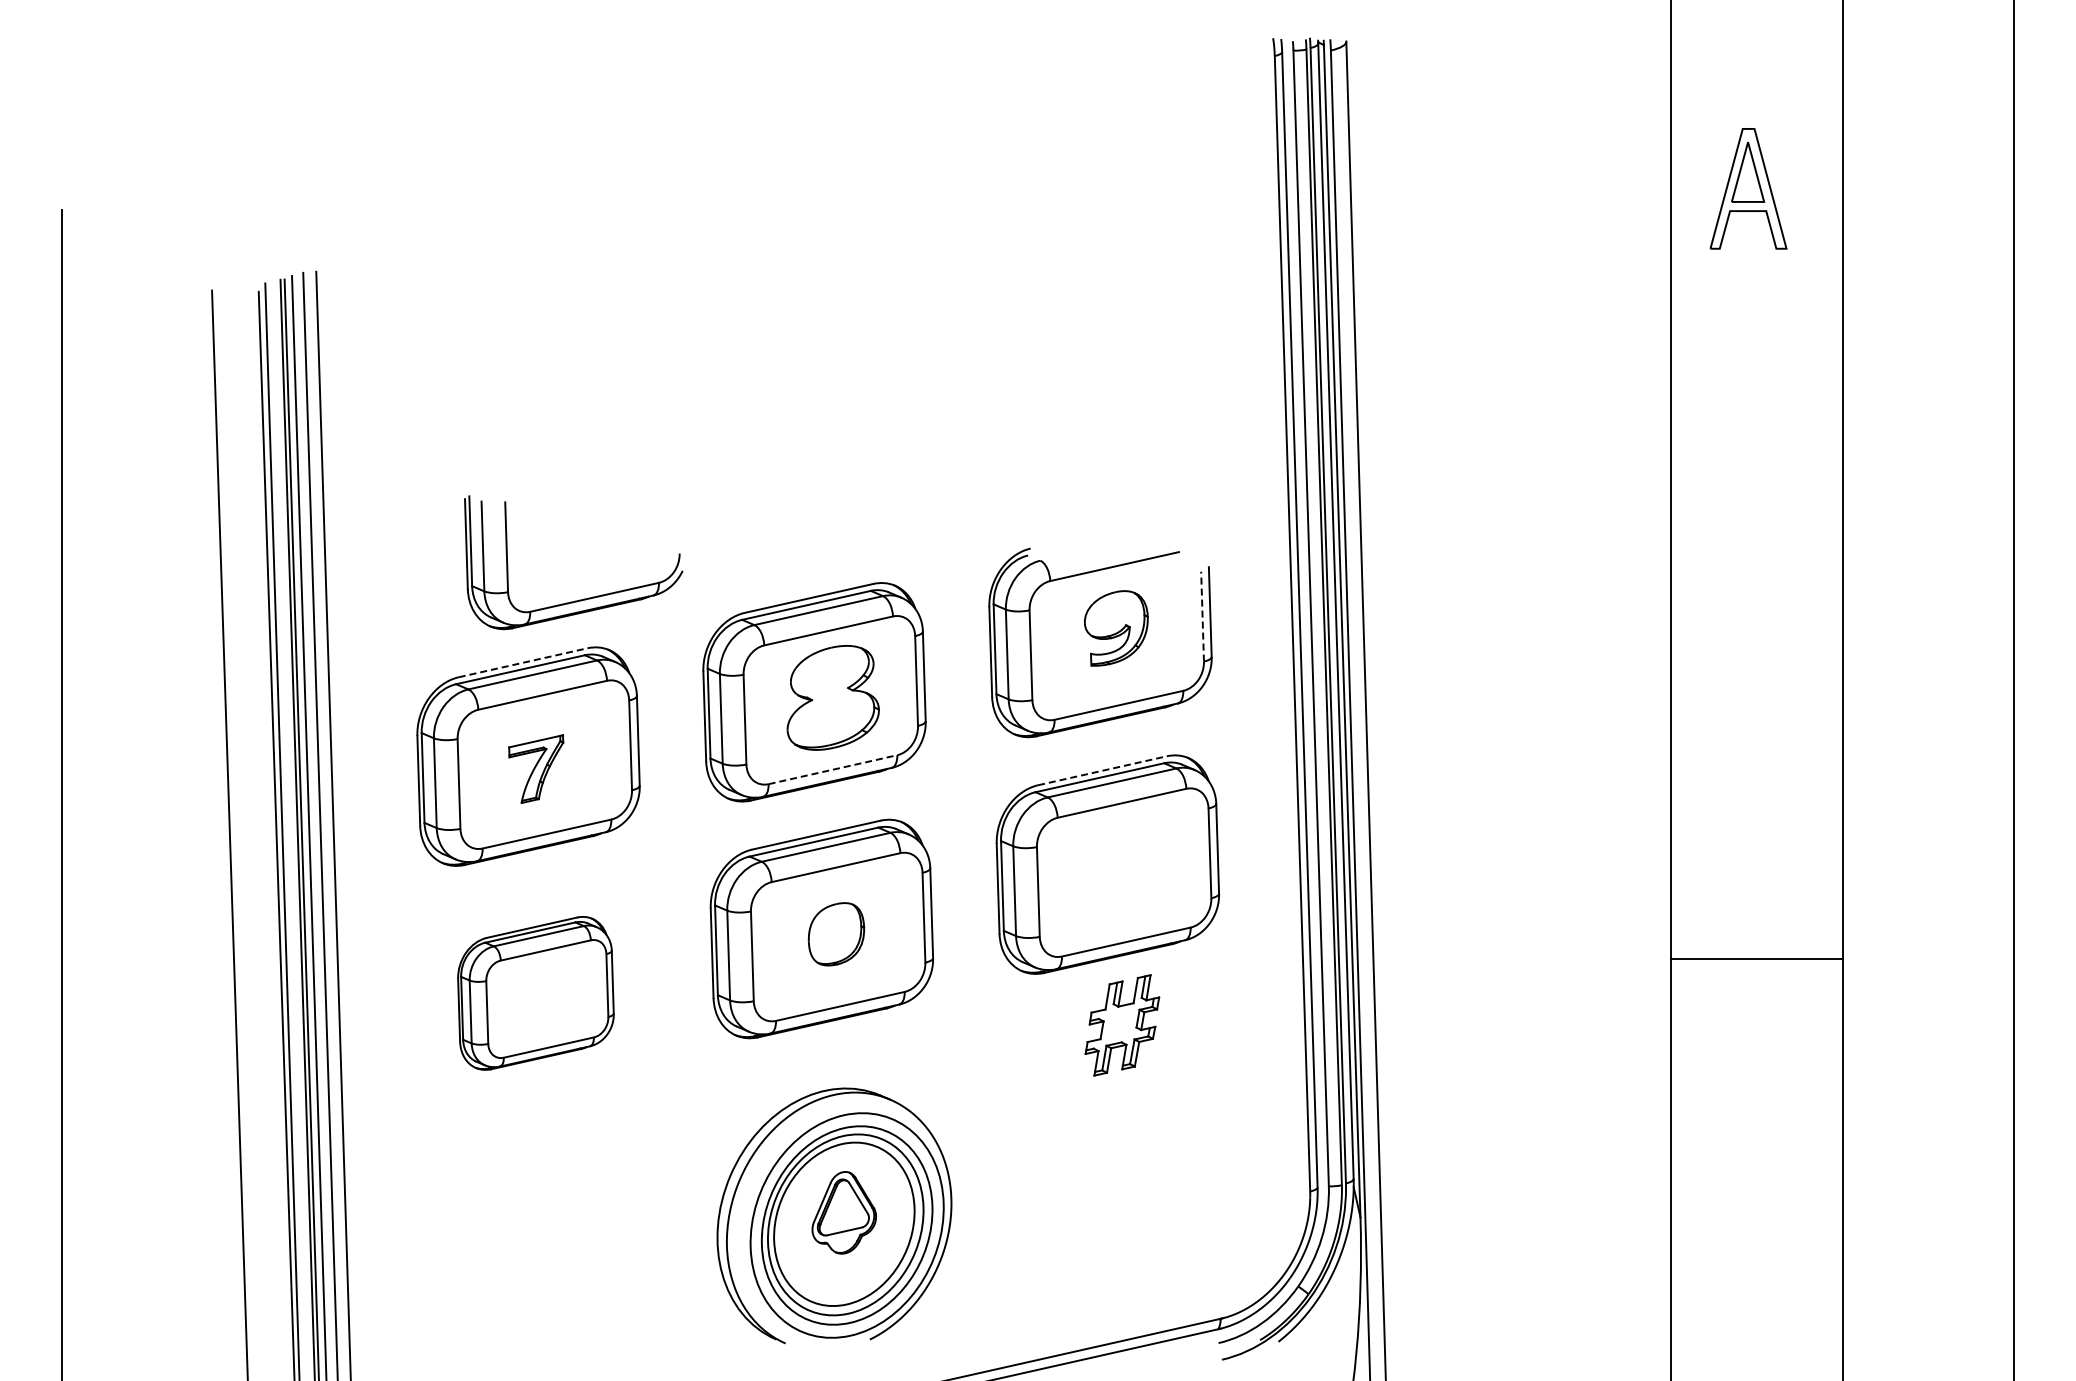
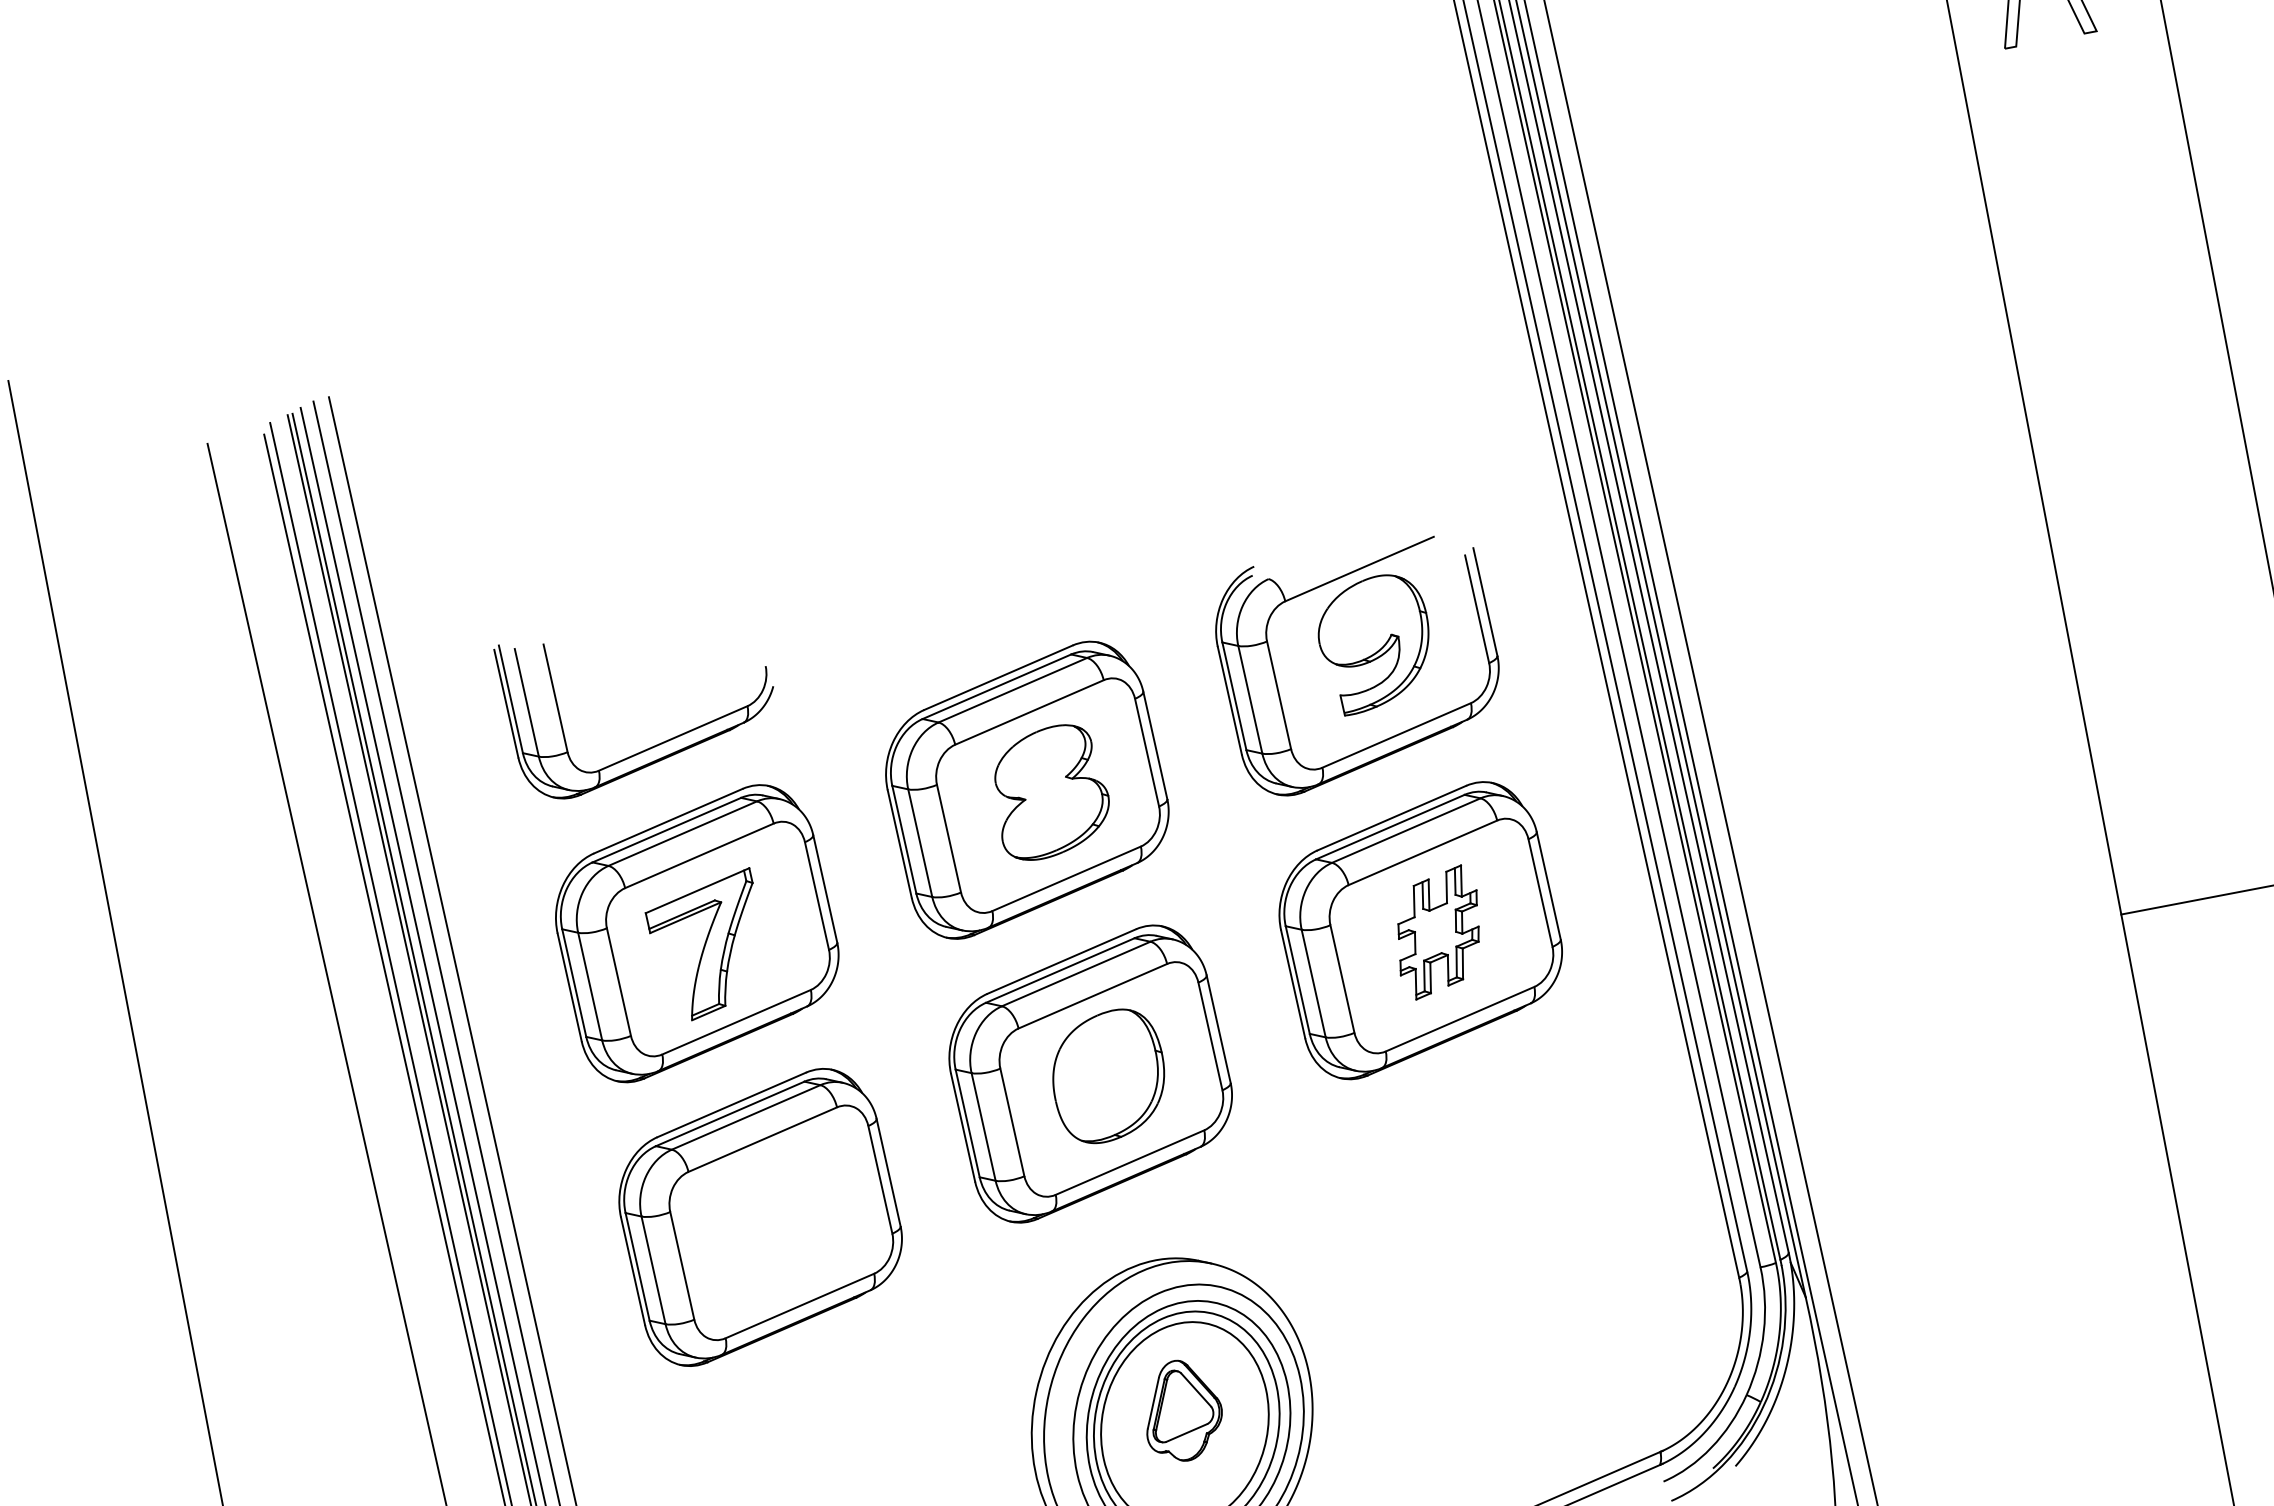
part: (583, 598) -> (660, 742), moved
line: (1202, 616) -> (1477, 609), dashed -> solid
part: (1116, 628) -> (1376, 643), size x1.43
line: (523, 662) -> (668, 820), dashed -> solid
part: (536, 768) -> (708, 945), size x1.67
line: (832, 769) -> (1066, 878), dashed -> solid
line: (1102, 770) -> (1391, 817), dashed -> solid
part: (836, 934) -> (1108, 1076), size x1.67
part: (535, 993) -> (759, 1217), size x1.43
part: (1122, 1025) -> (1438, 932), moved

